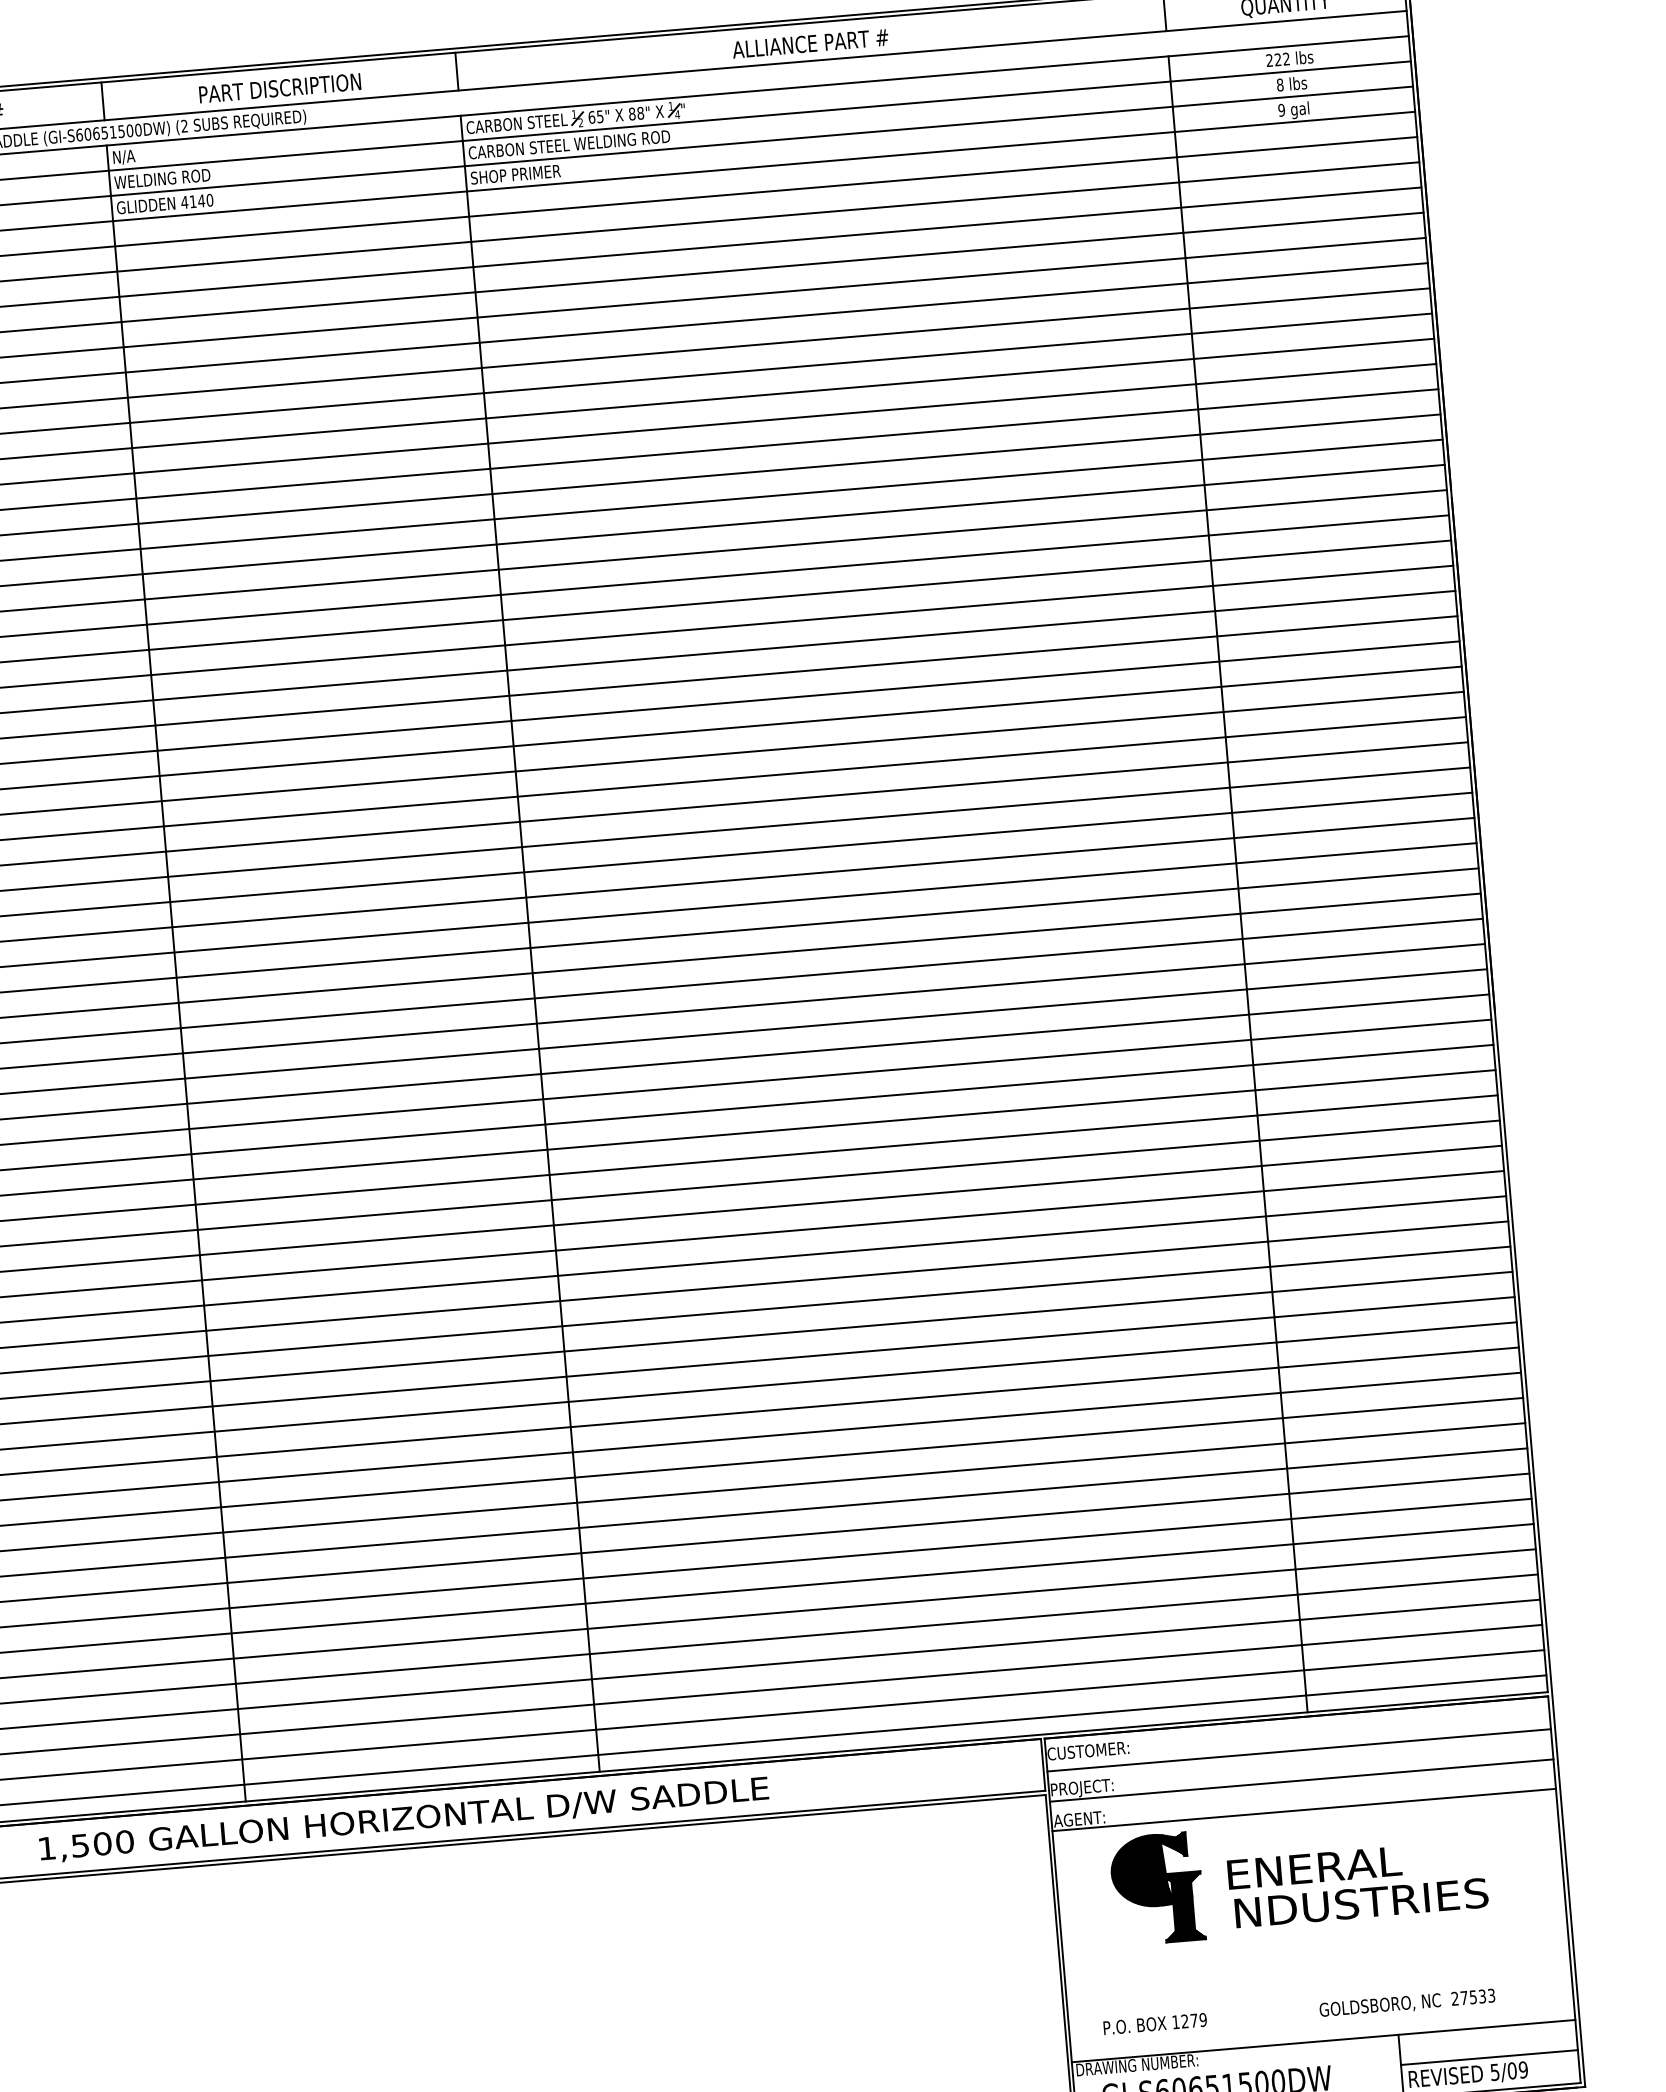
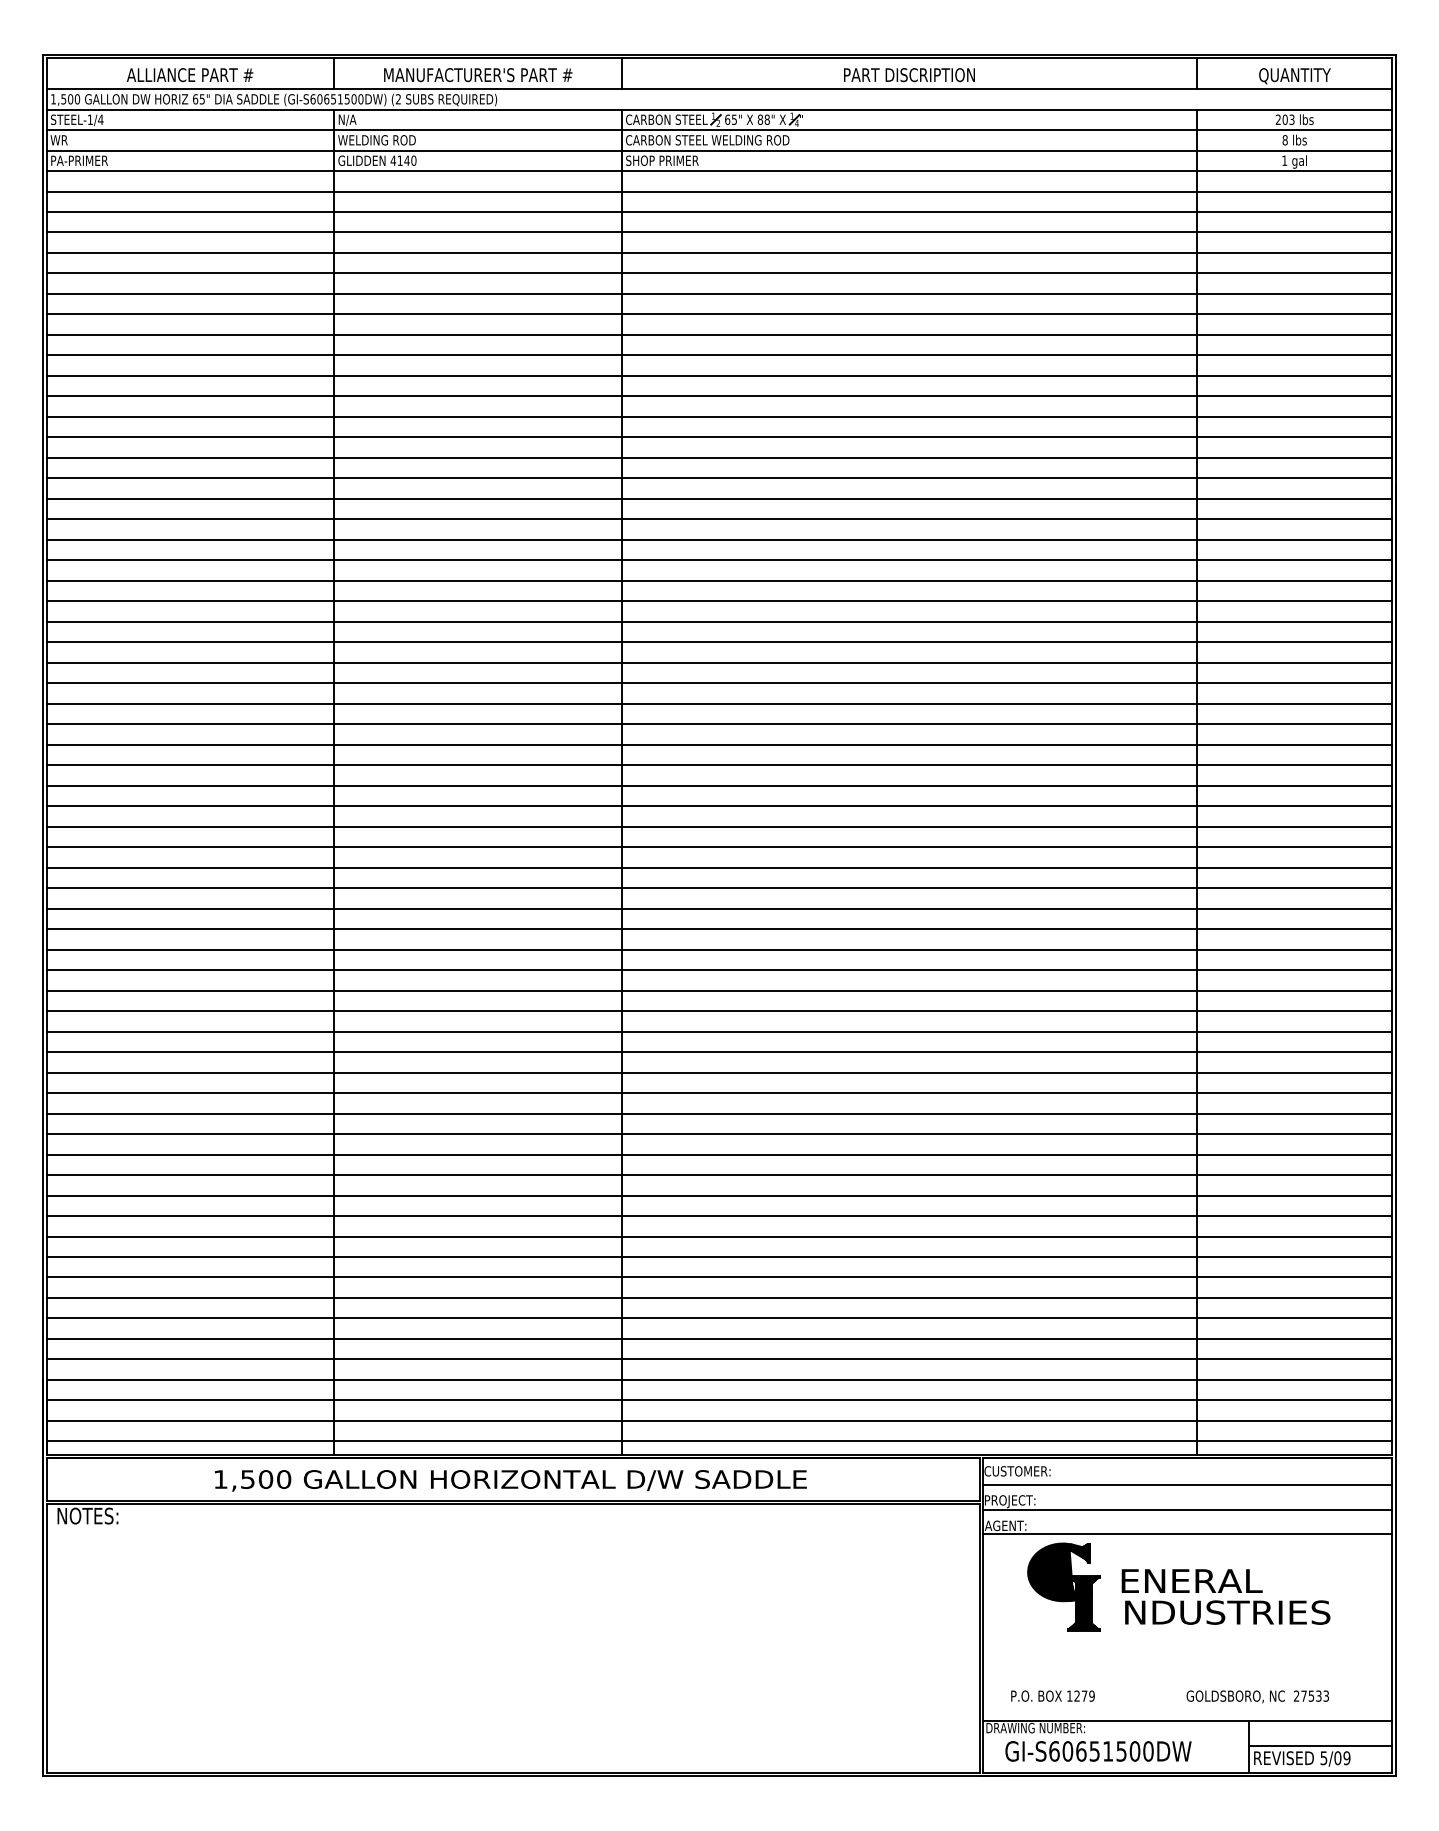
text: (811, 44) -> (909, 75), ALLIANCE PART # -> PART DISCRIPTION
text: (1282, 59) -> (1288, 119), 222 -> 203
text: (280, 88) -> (478, 75), PART DISCRIPTION -> MANUFACTURER'S PART #
text: (1281, 110) -> (1284, 160), 9 -> 1
text: (403, 1819) -> (510, 1480), moved

